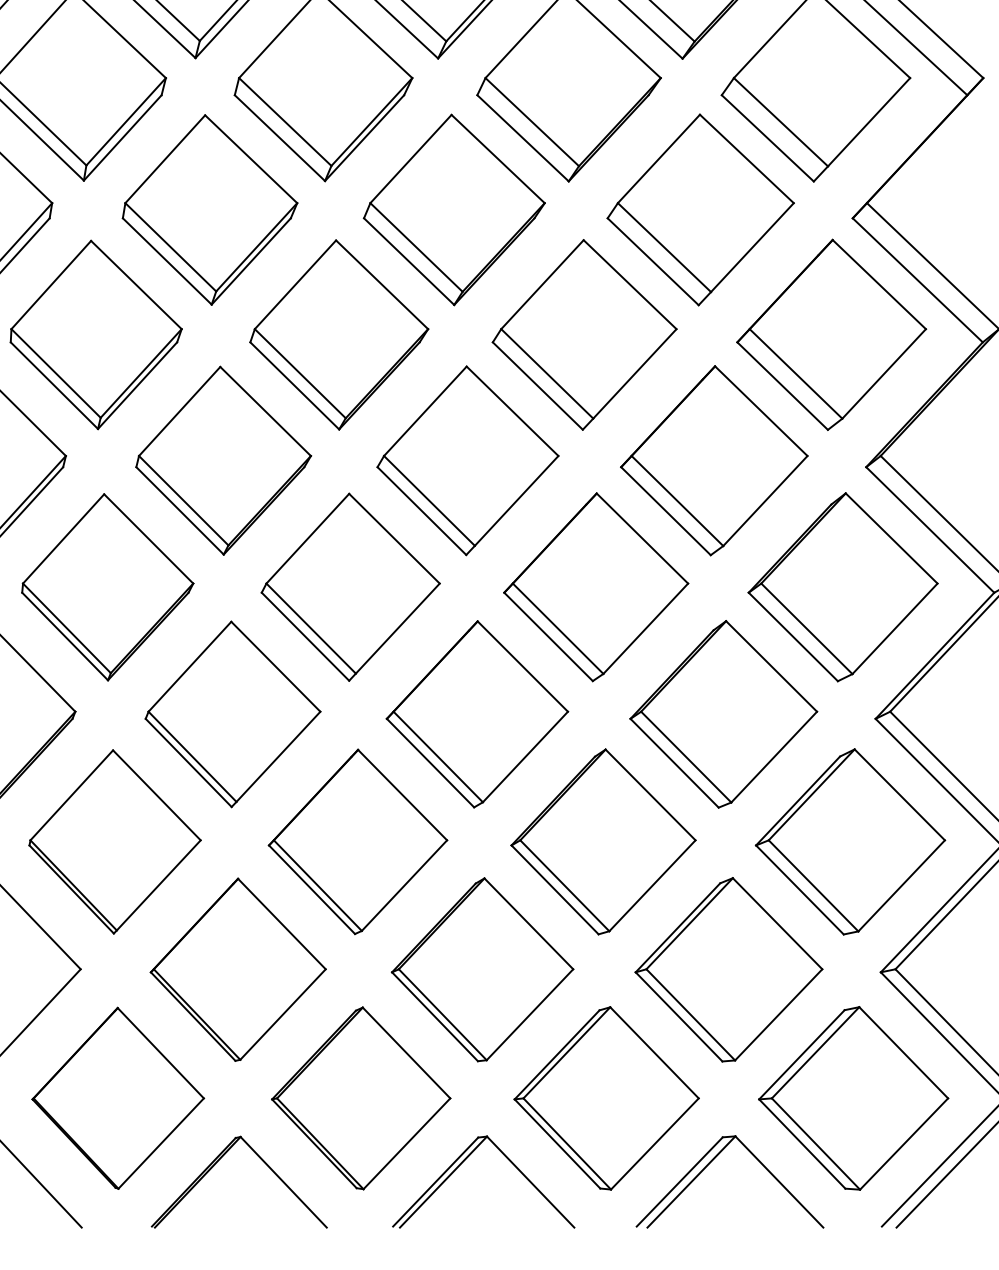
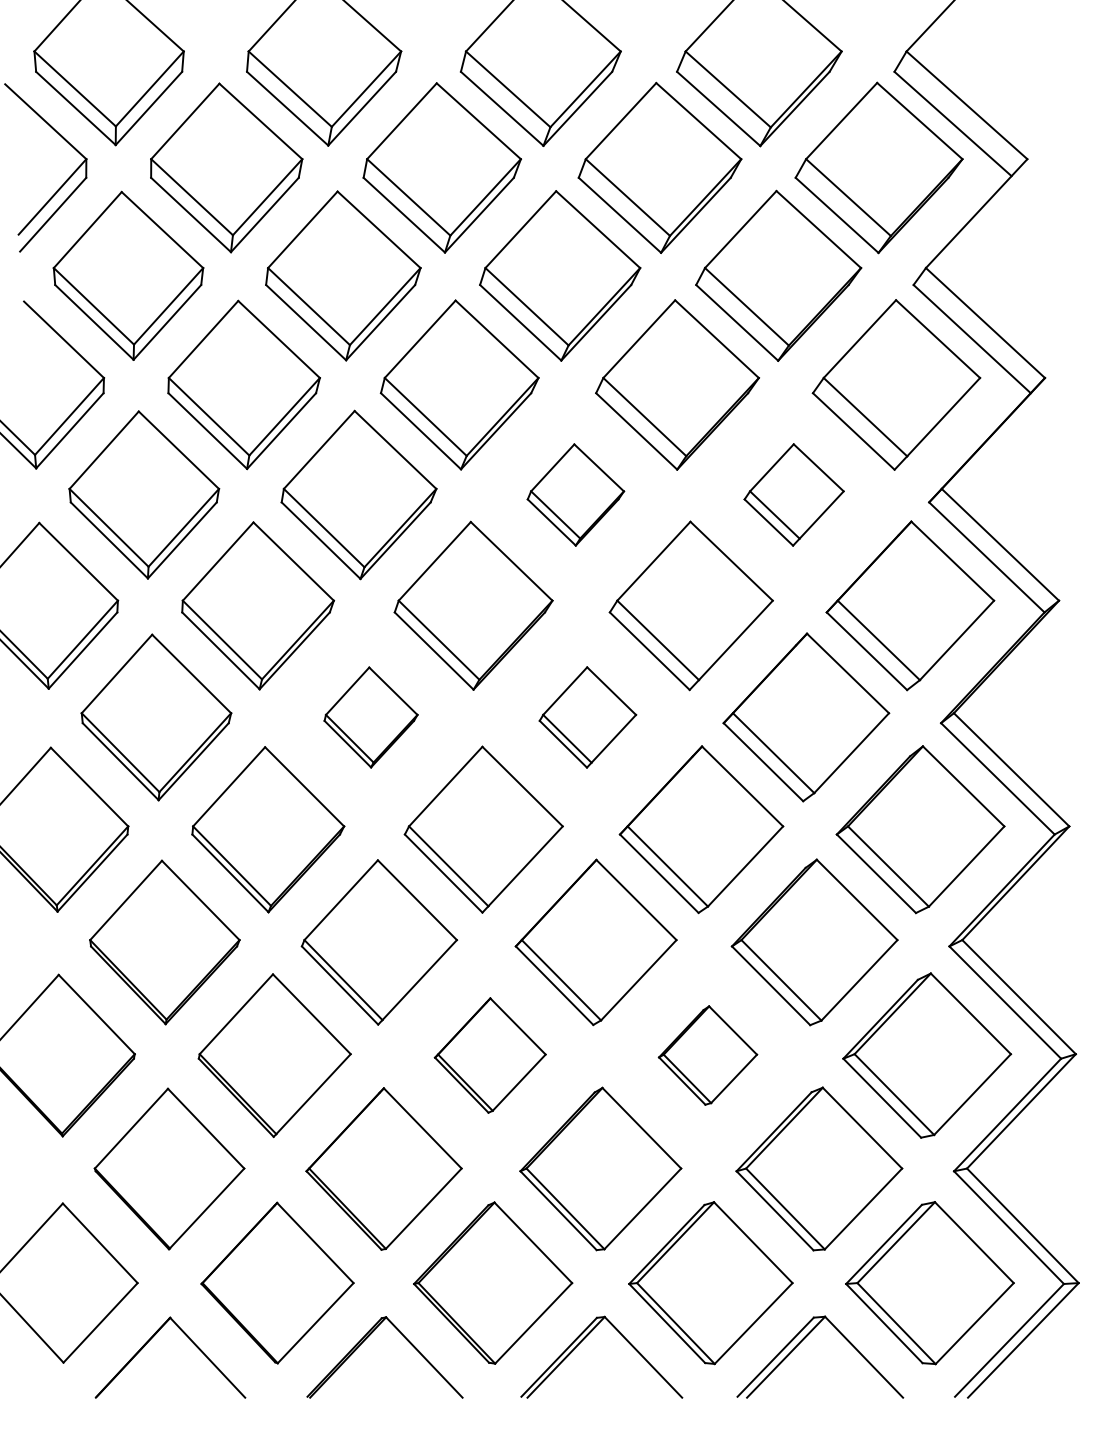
part: (454, 209) -> (575, 494), size x0.6
part: (699, 209) -> (793, 494), size x0.6
part: (222, 460) -> (370, 717), size x0.6
part: (467, 460) -> (587, 717), size x0.6
part: (358, 841) -> (490, 1055), size x0.7
part: (602, 841) -> (707, 1055), size x0.6

